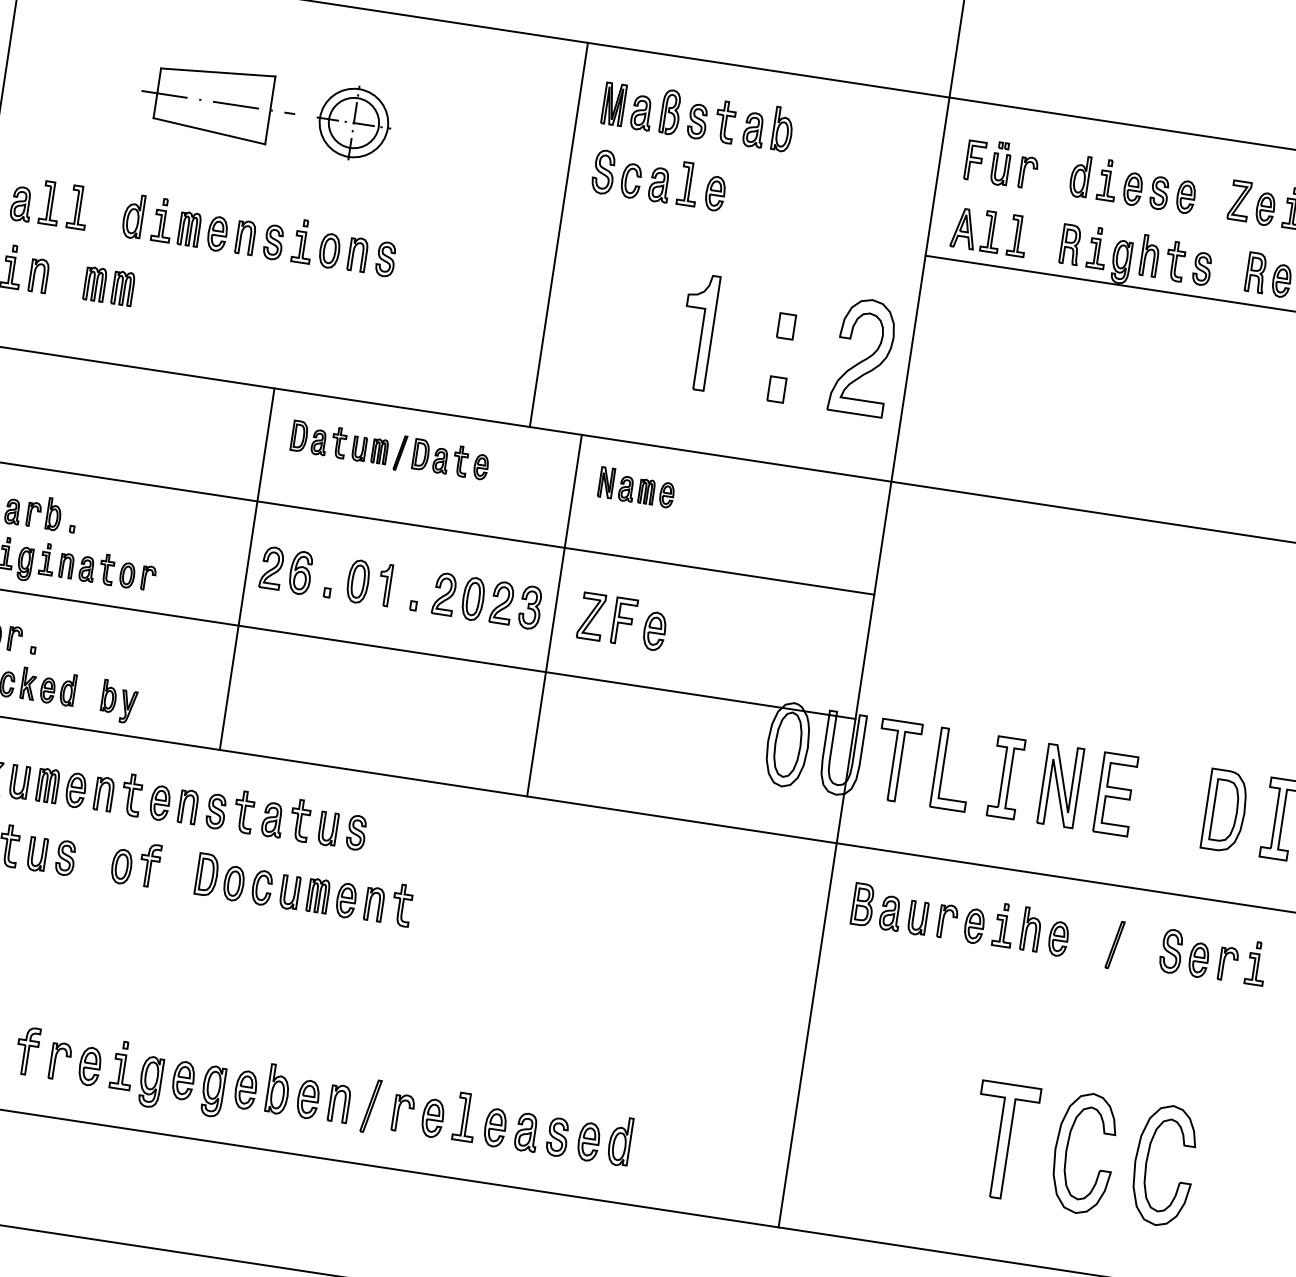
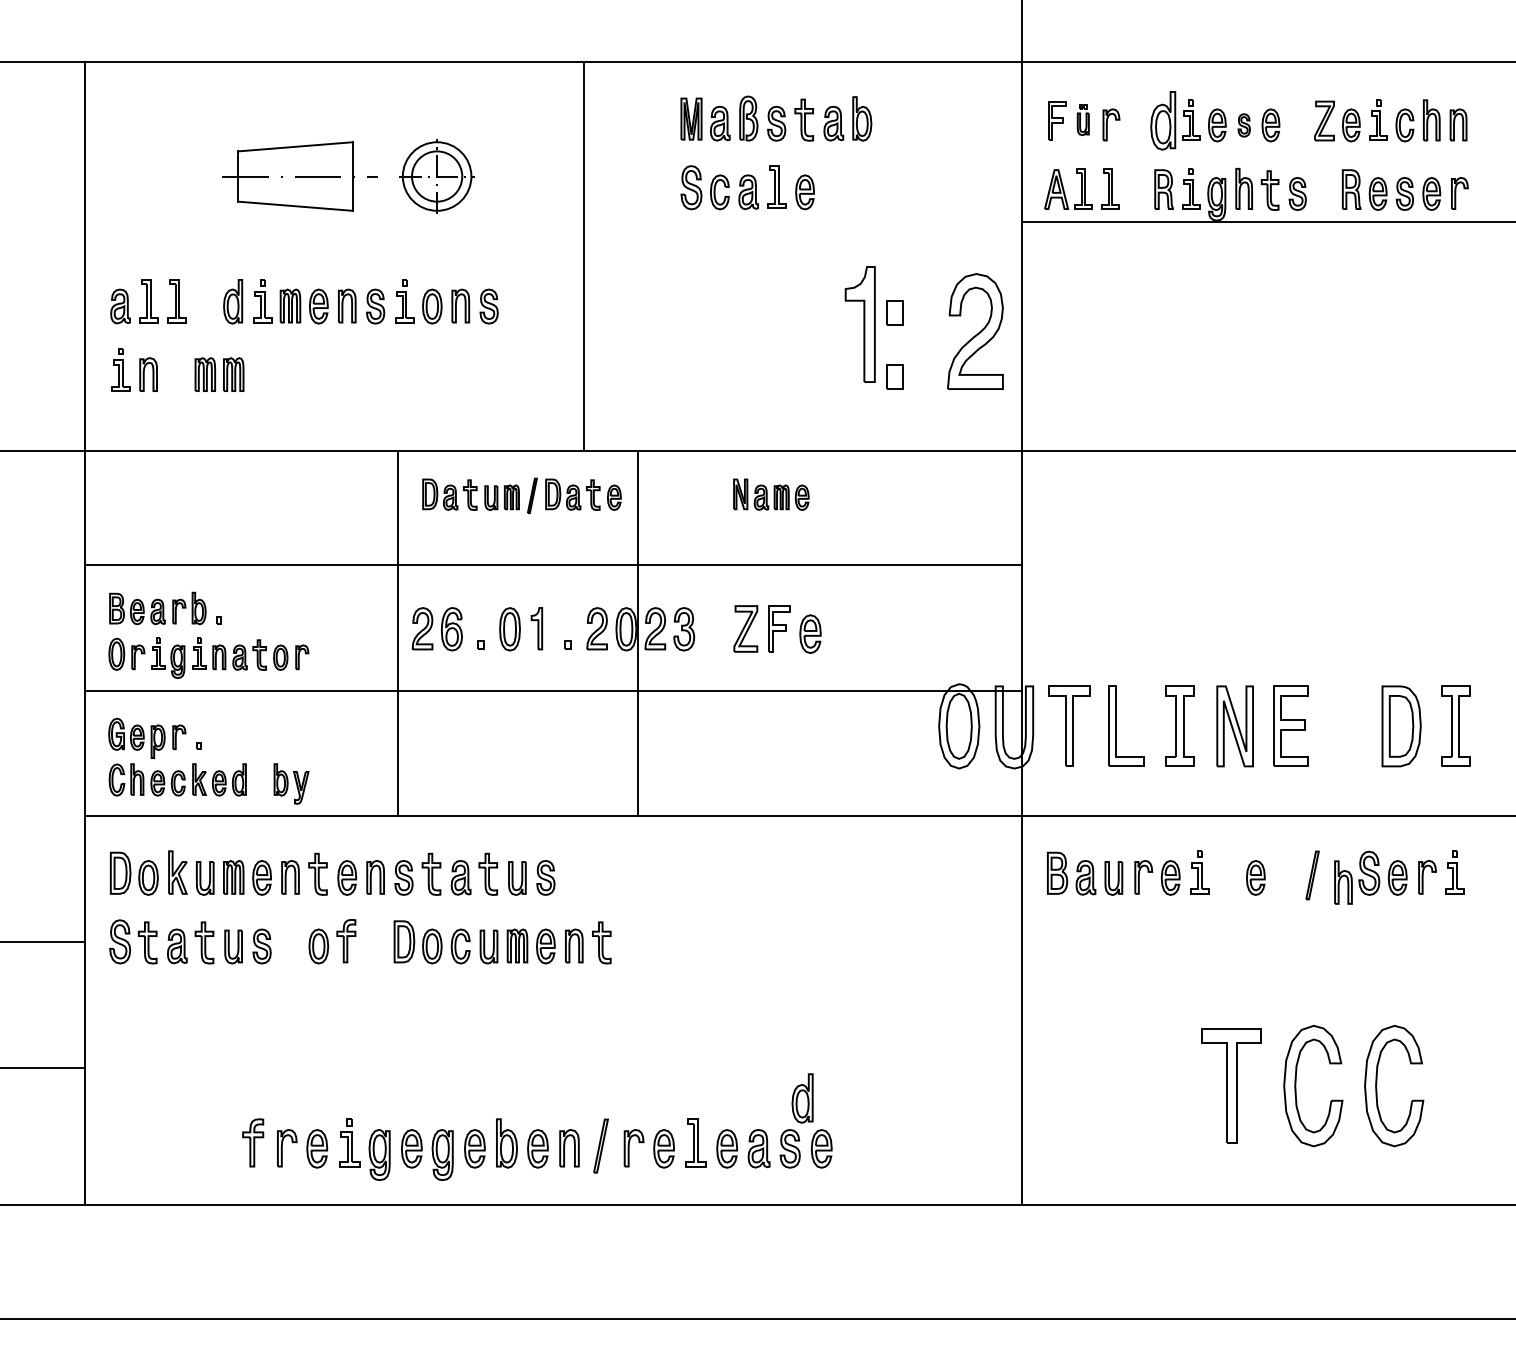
part: (1001, 164) -> (1083, 120), size x0.7
part: (1079, 176) -> (1162, 120), size x1.4
part: (1159, 193) -> (1244, 125), size x0.7
line: (558, 234) -> (583, 256), moved
part: (696, 331) -> (859, 324), moved
line: (554, 615) -> (638, 633), moved
part: (1031, 929) -> (1343, 882), moved
part: (620, 1141) -> (802, 1098), moved

